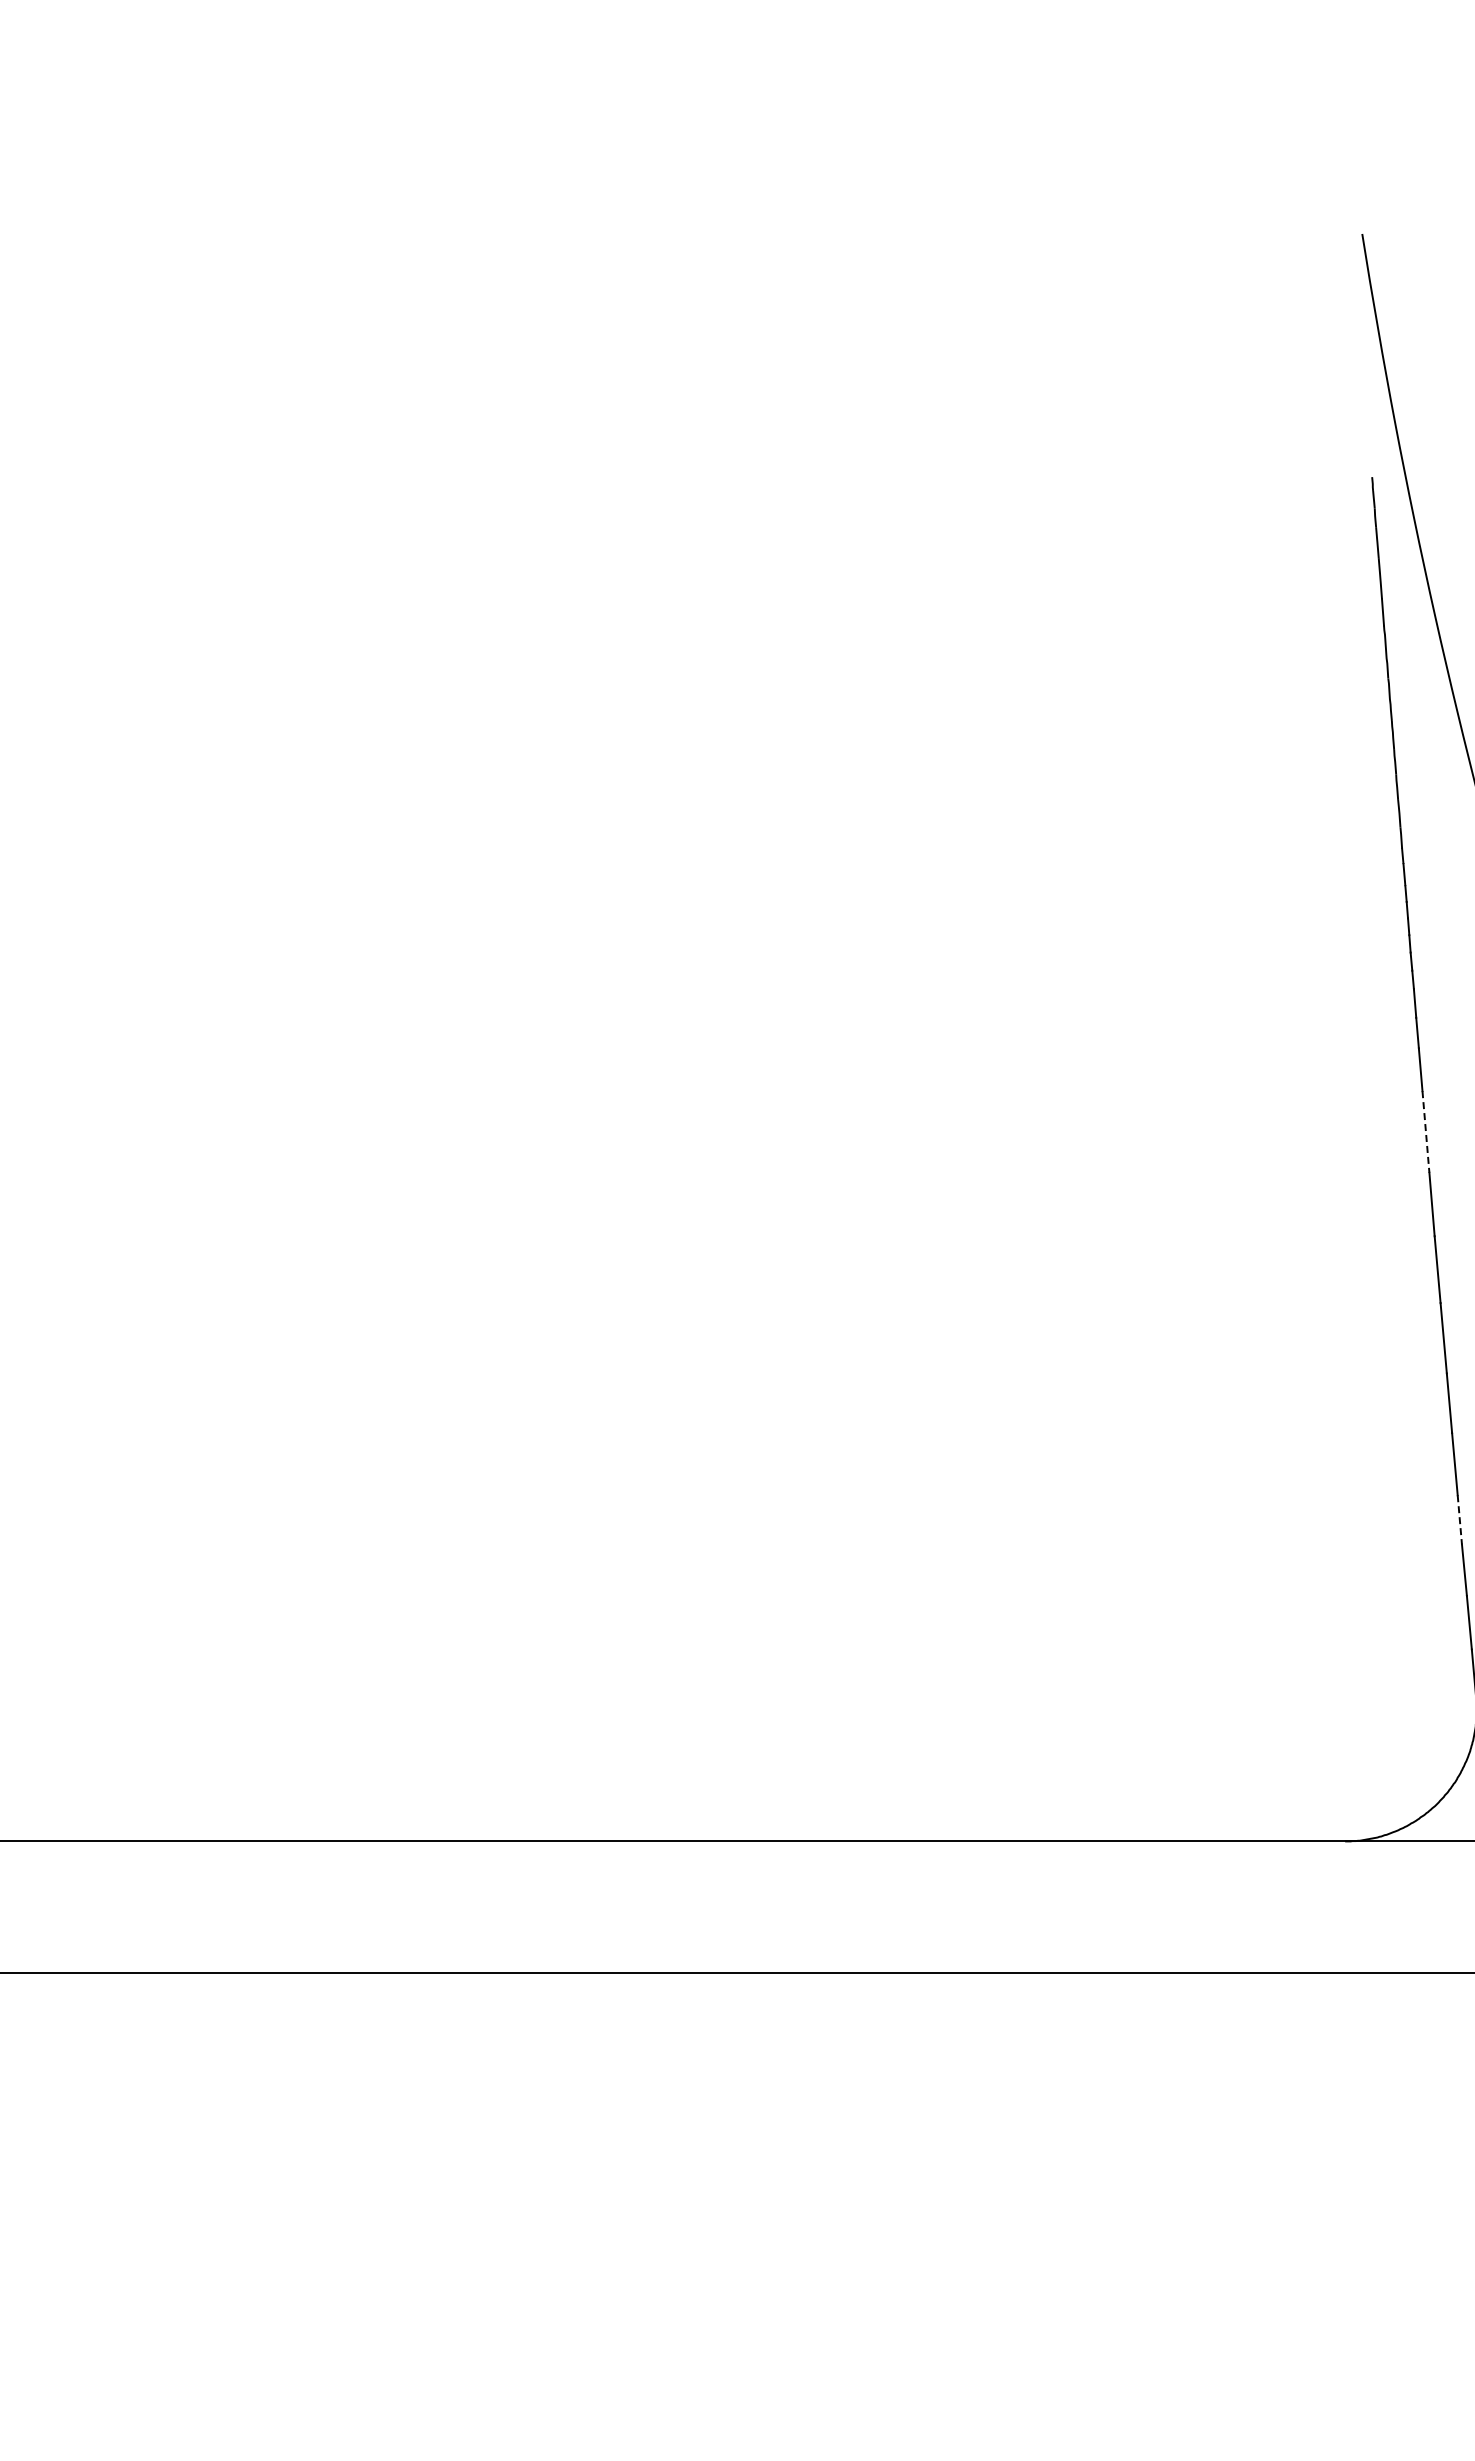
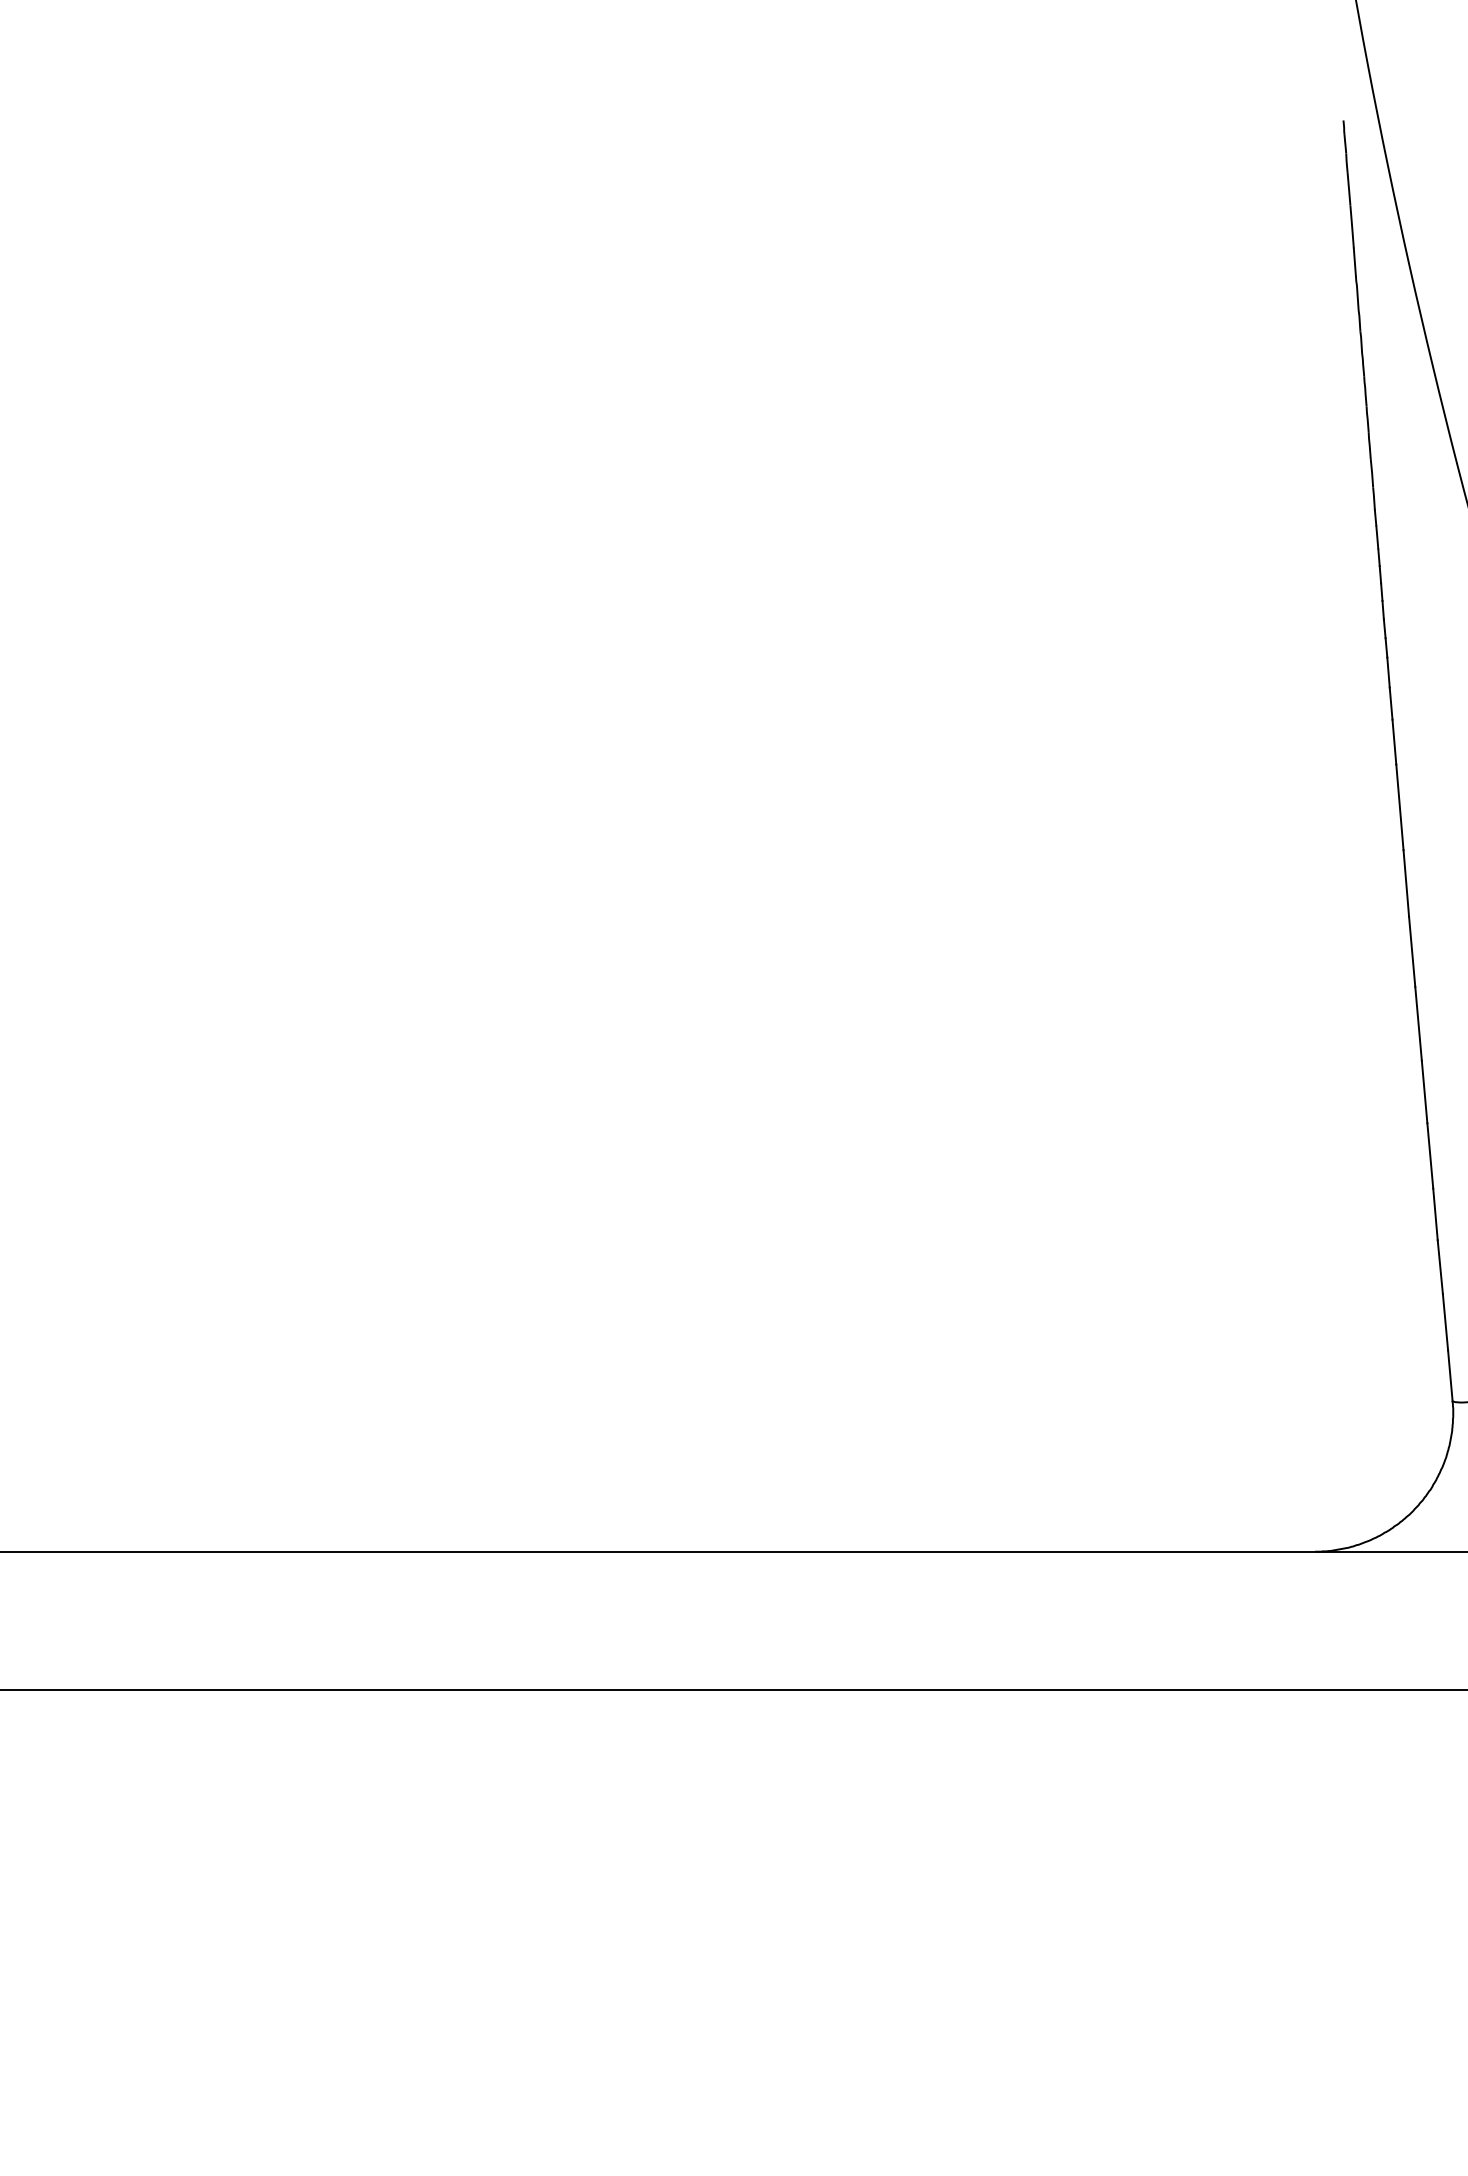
line: (1425, 1131) -> (1399, 806), dashed -> solid
line: (1459, 1519) -> (1435, 1213), dashed -> solid

